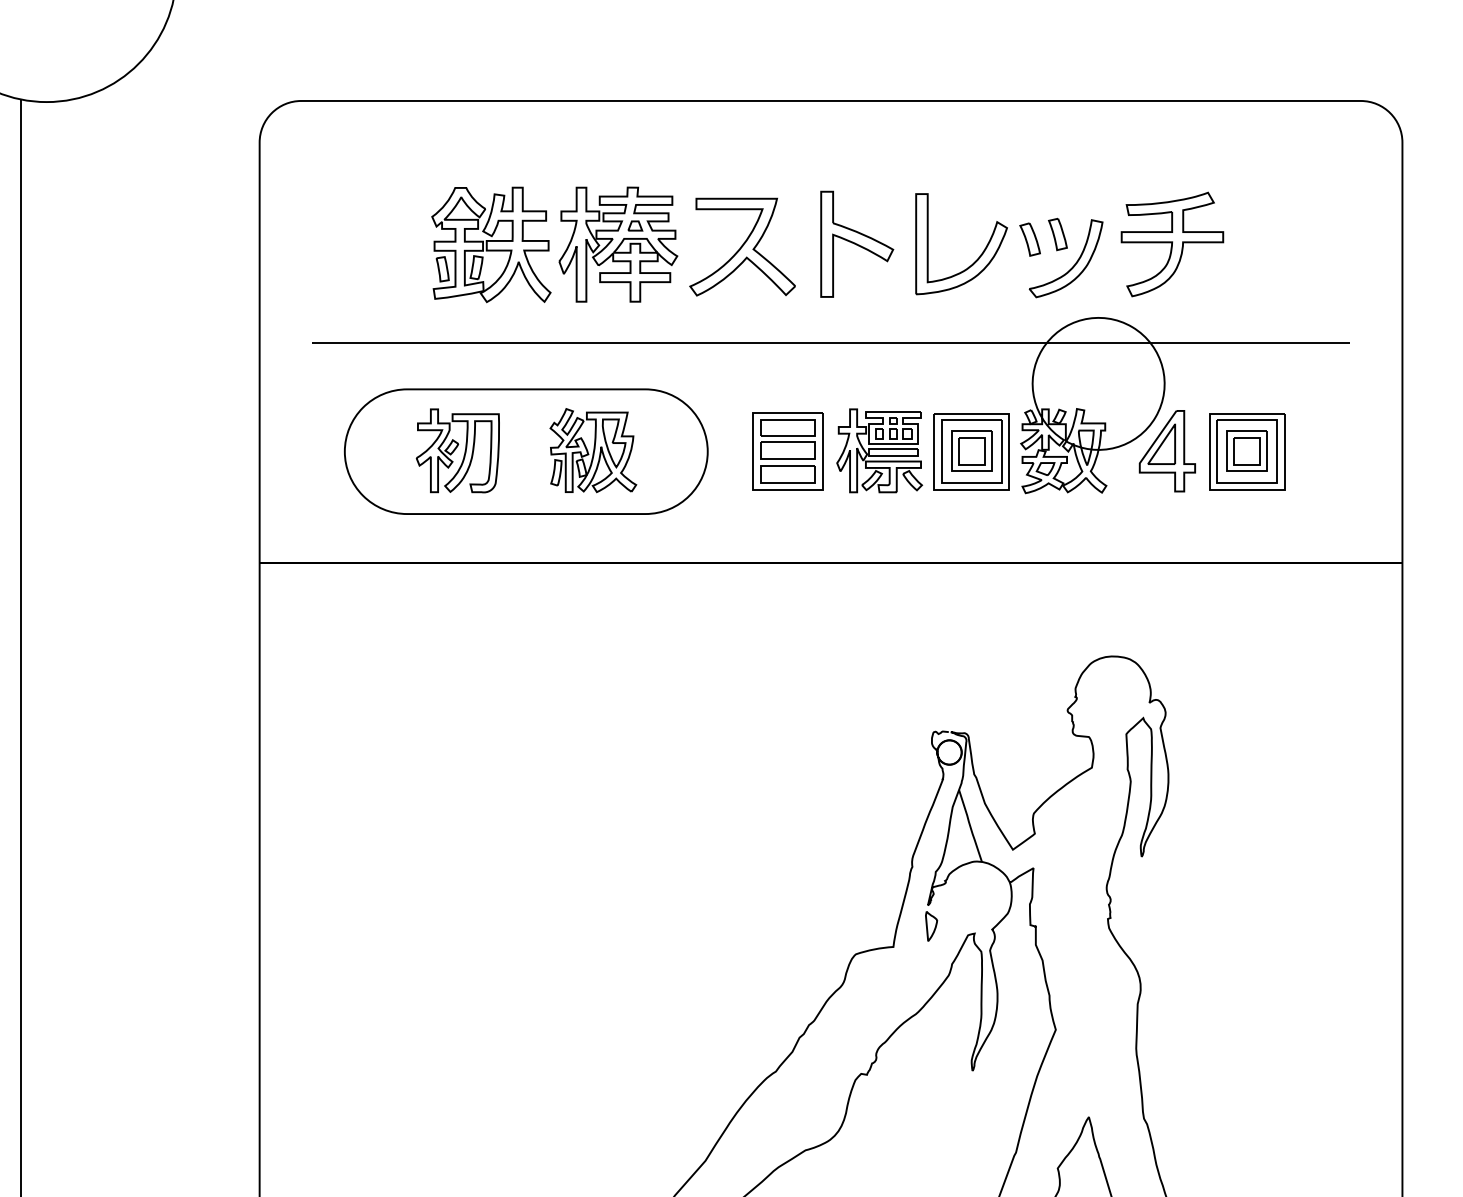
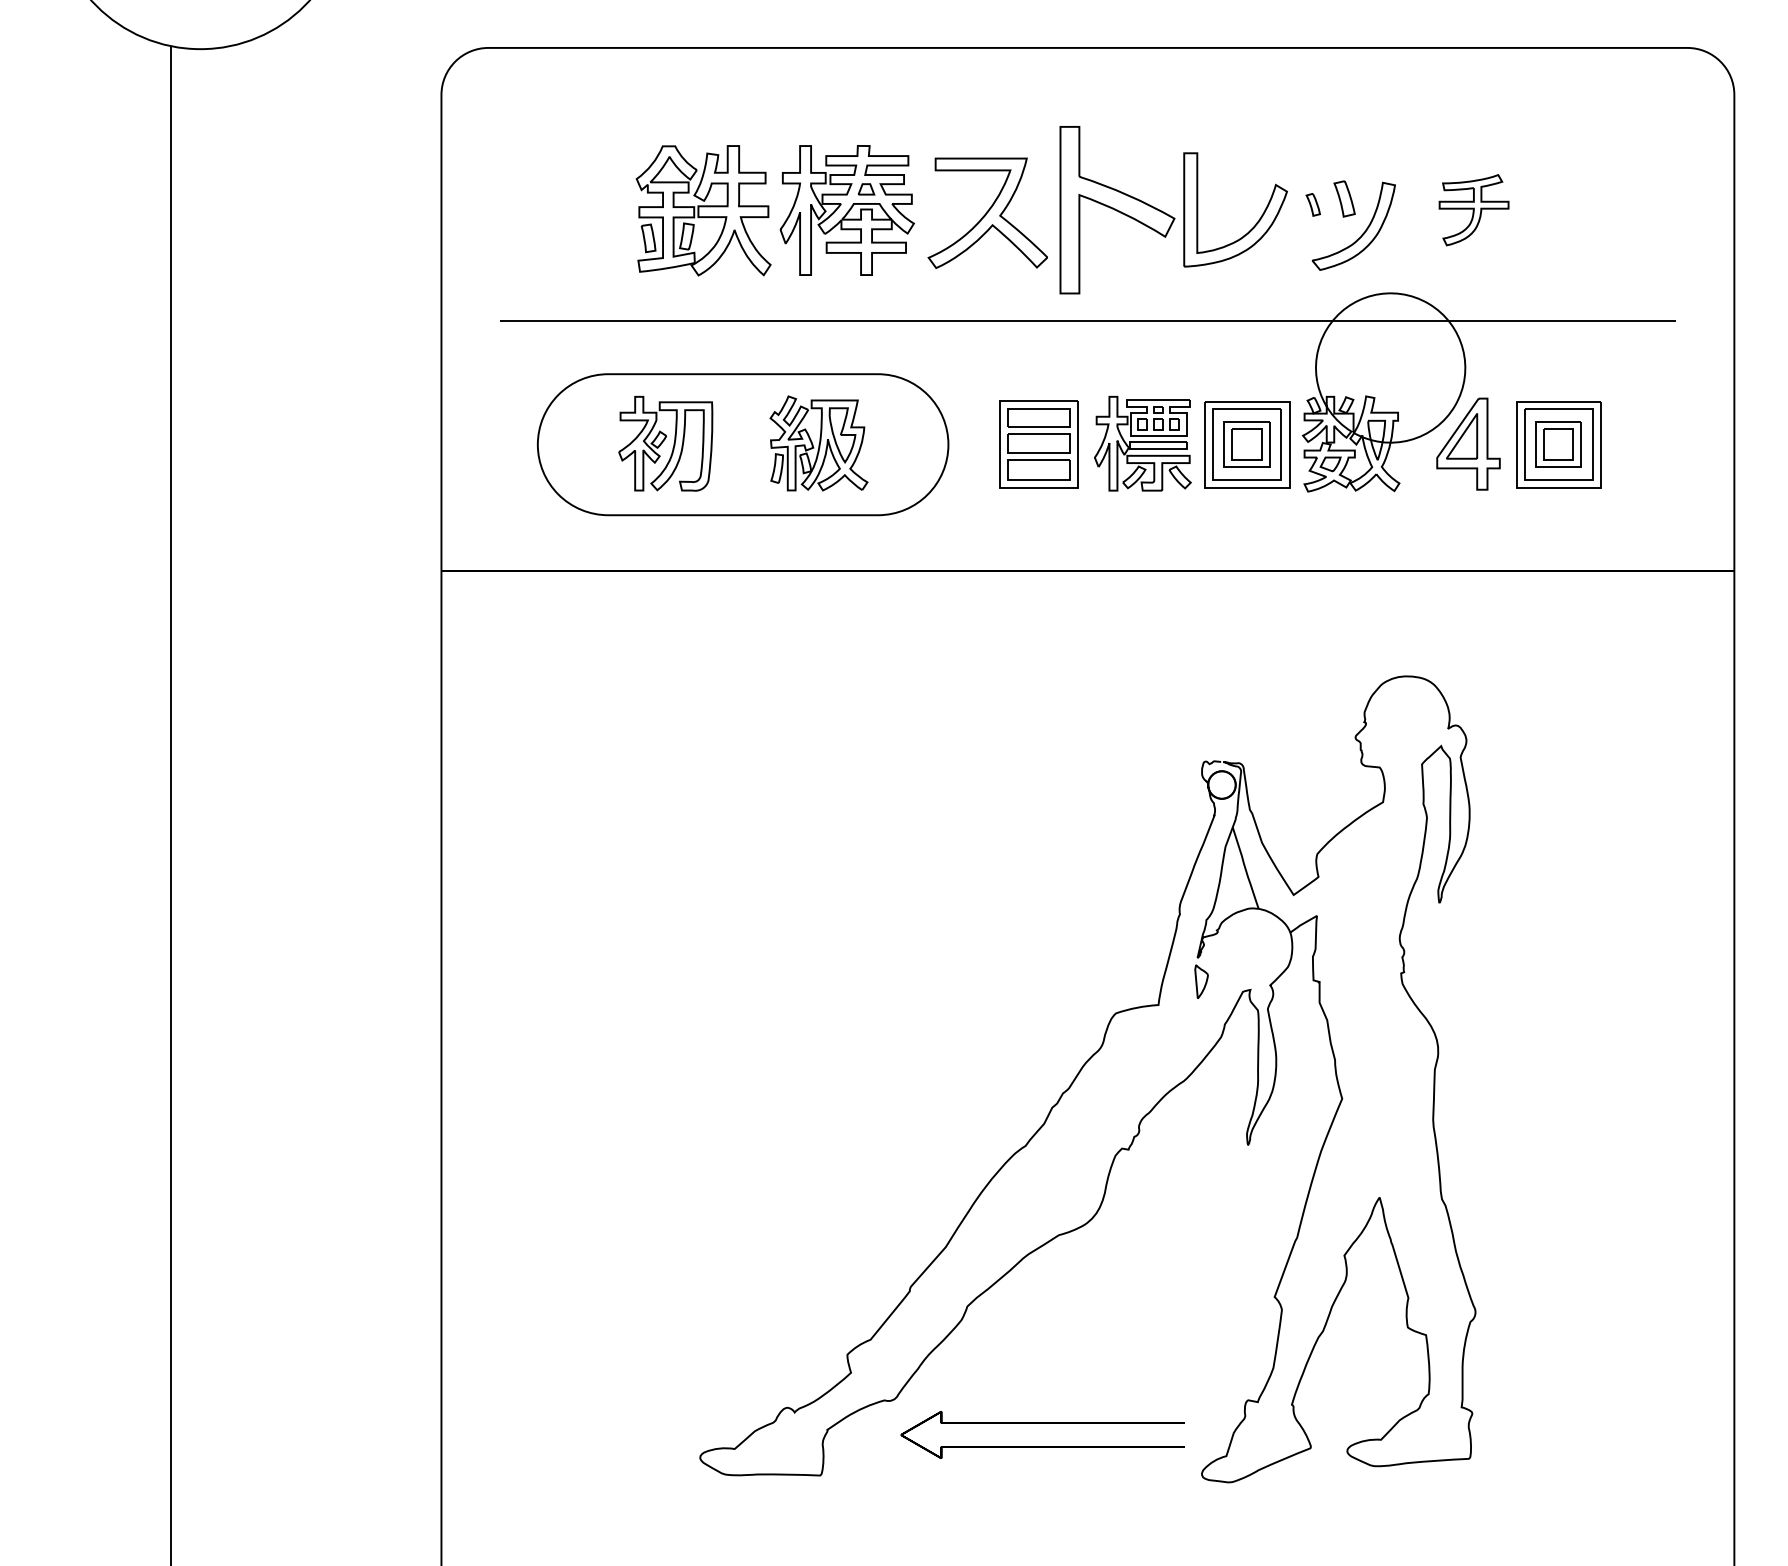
part: (1030, 239) -> (1313, 204), size x0.6
part: (857, 243) -> (1117, 209), size x1.4
part: (1171, 243) -> (1473, 209), size x0.6

